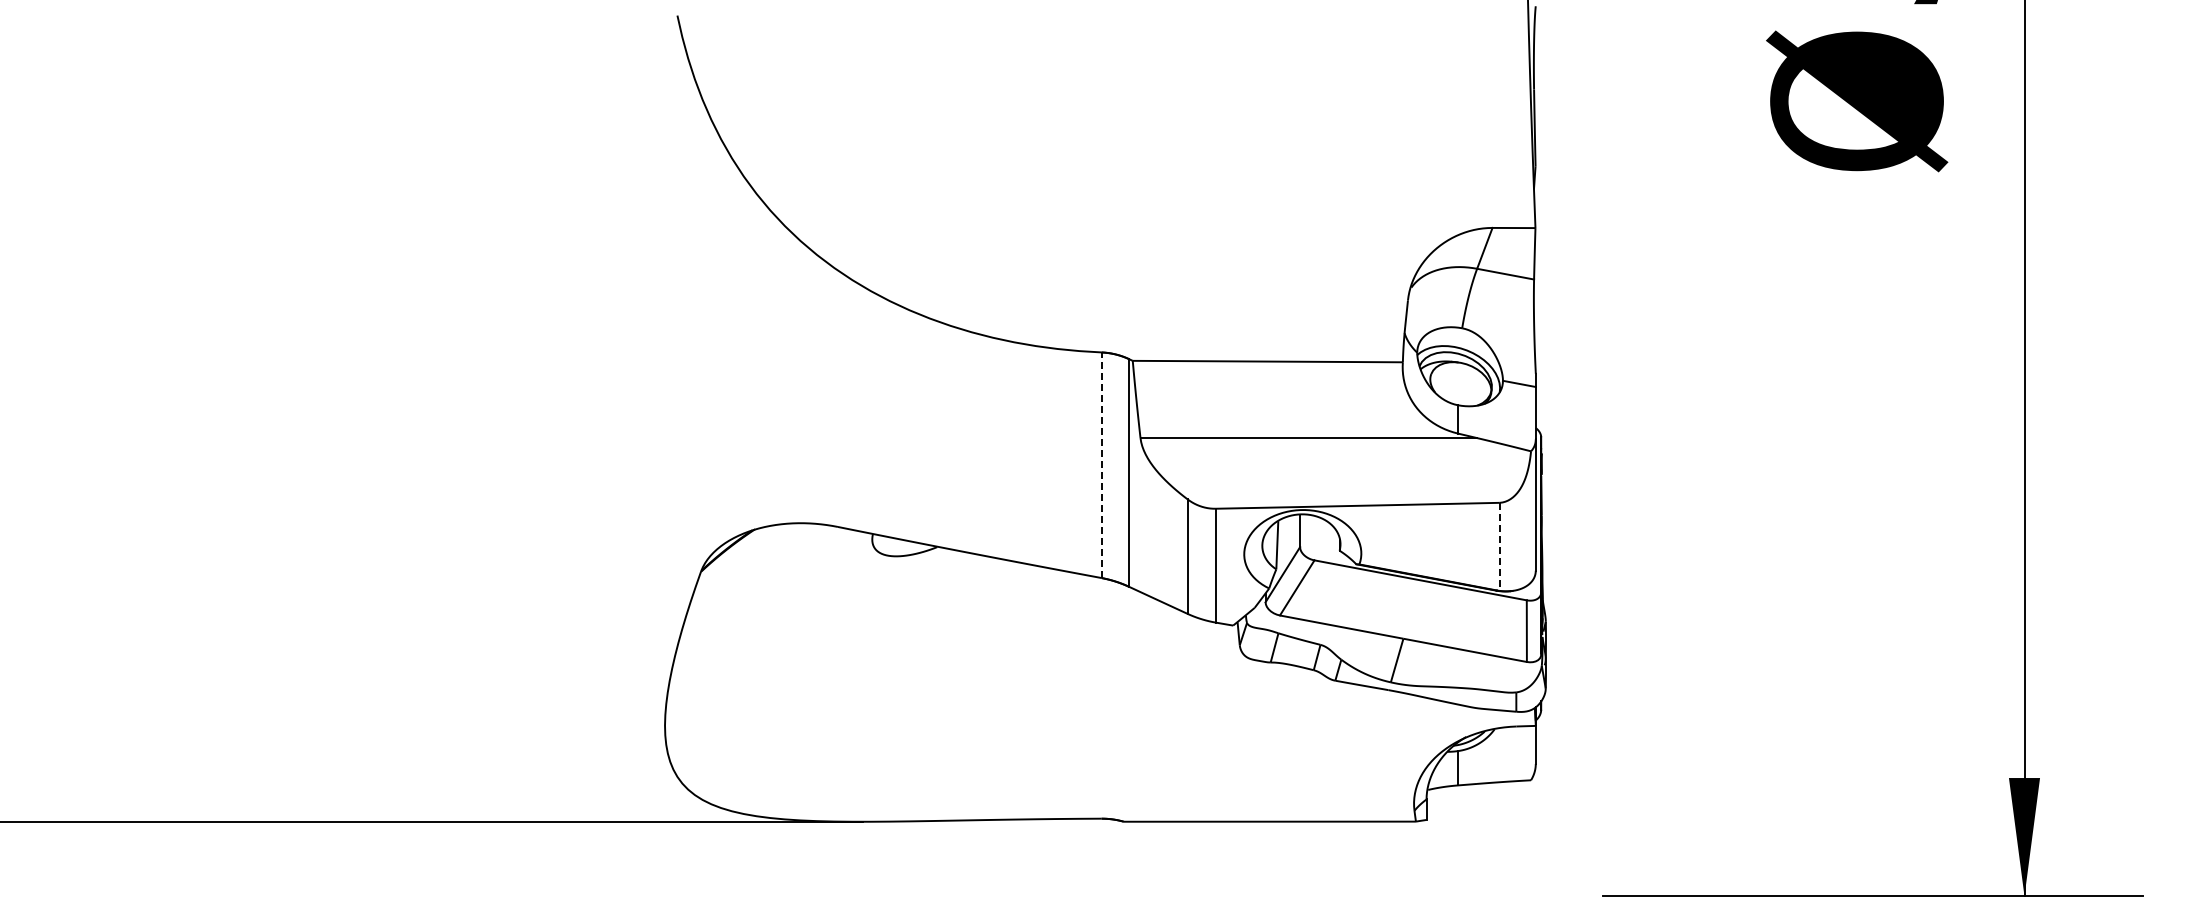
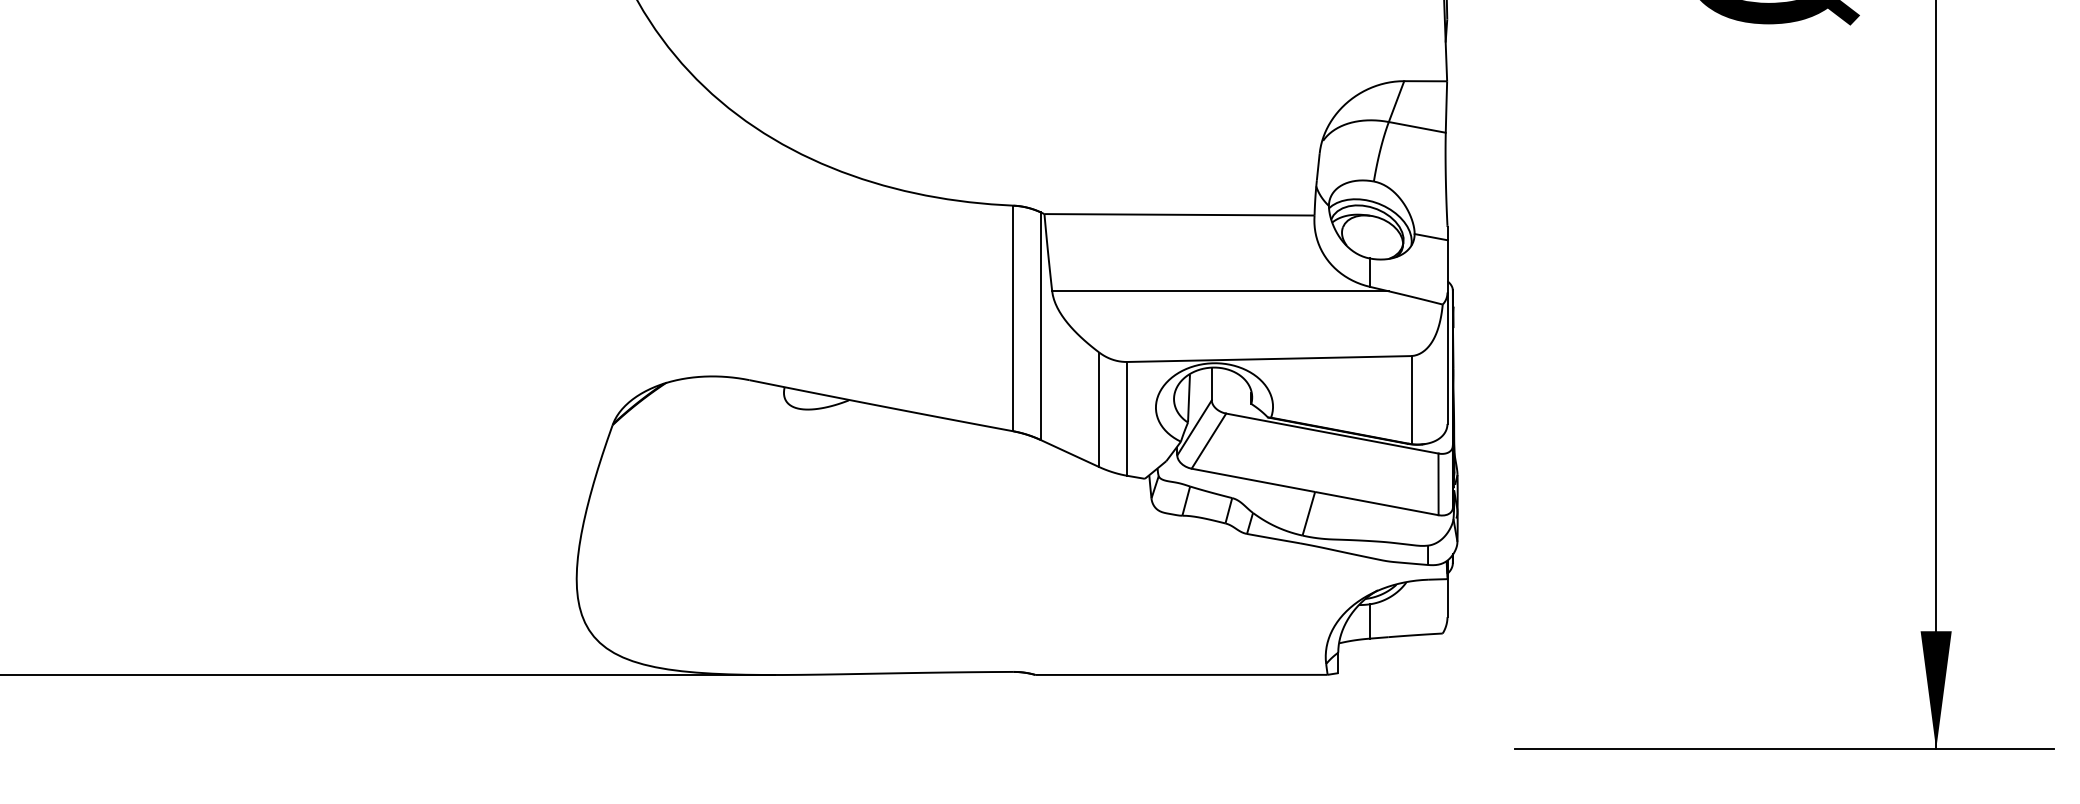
line: (1101, 465) -> (1013, 318), dashed -> solid
line: (1499, 547) -> (1411, 400), dashed -> solid

